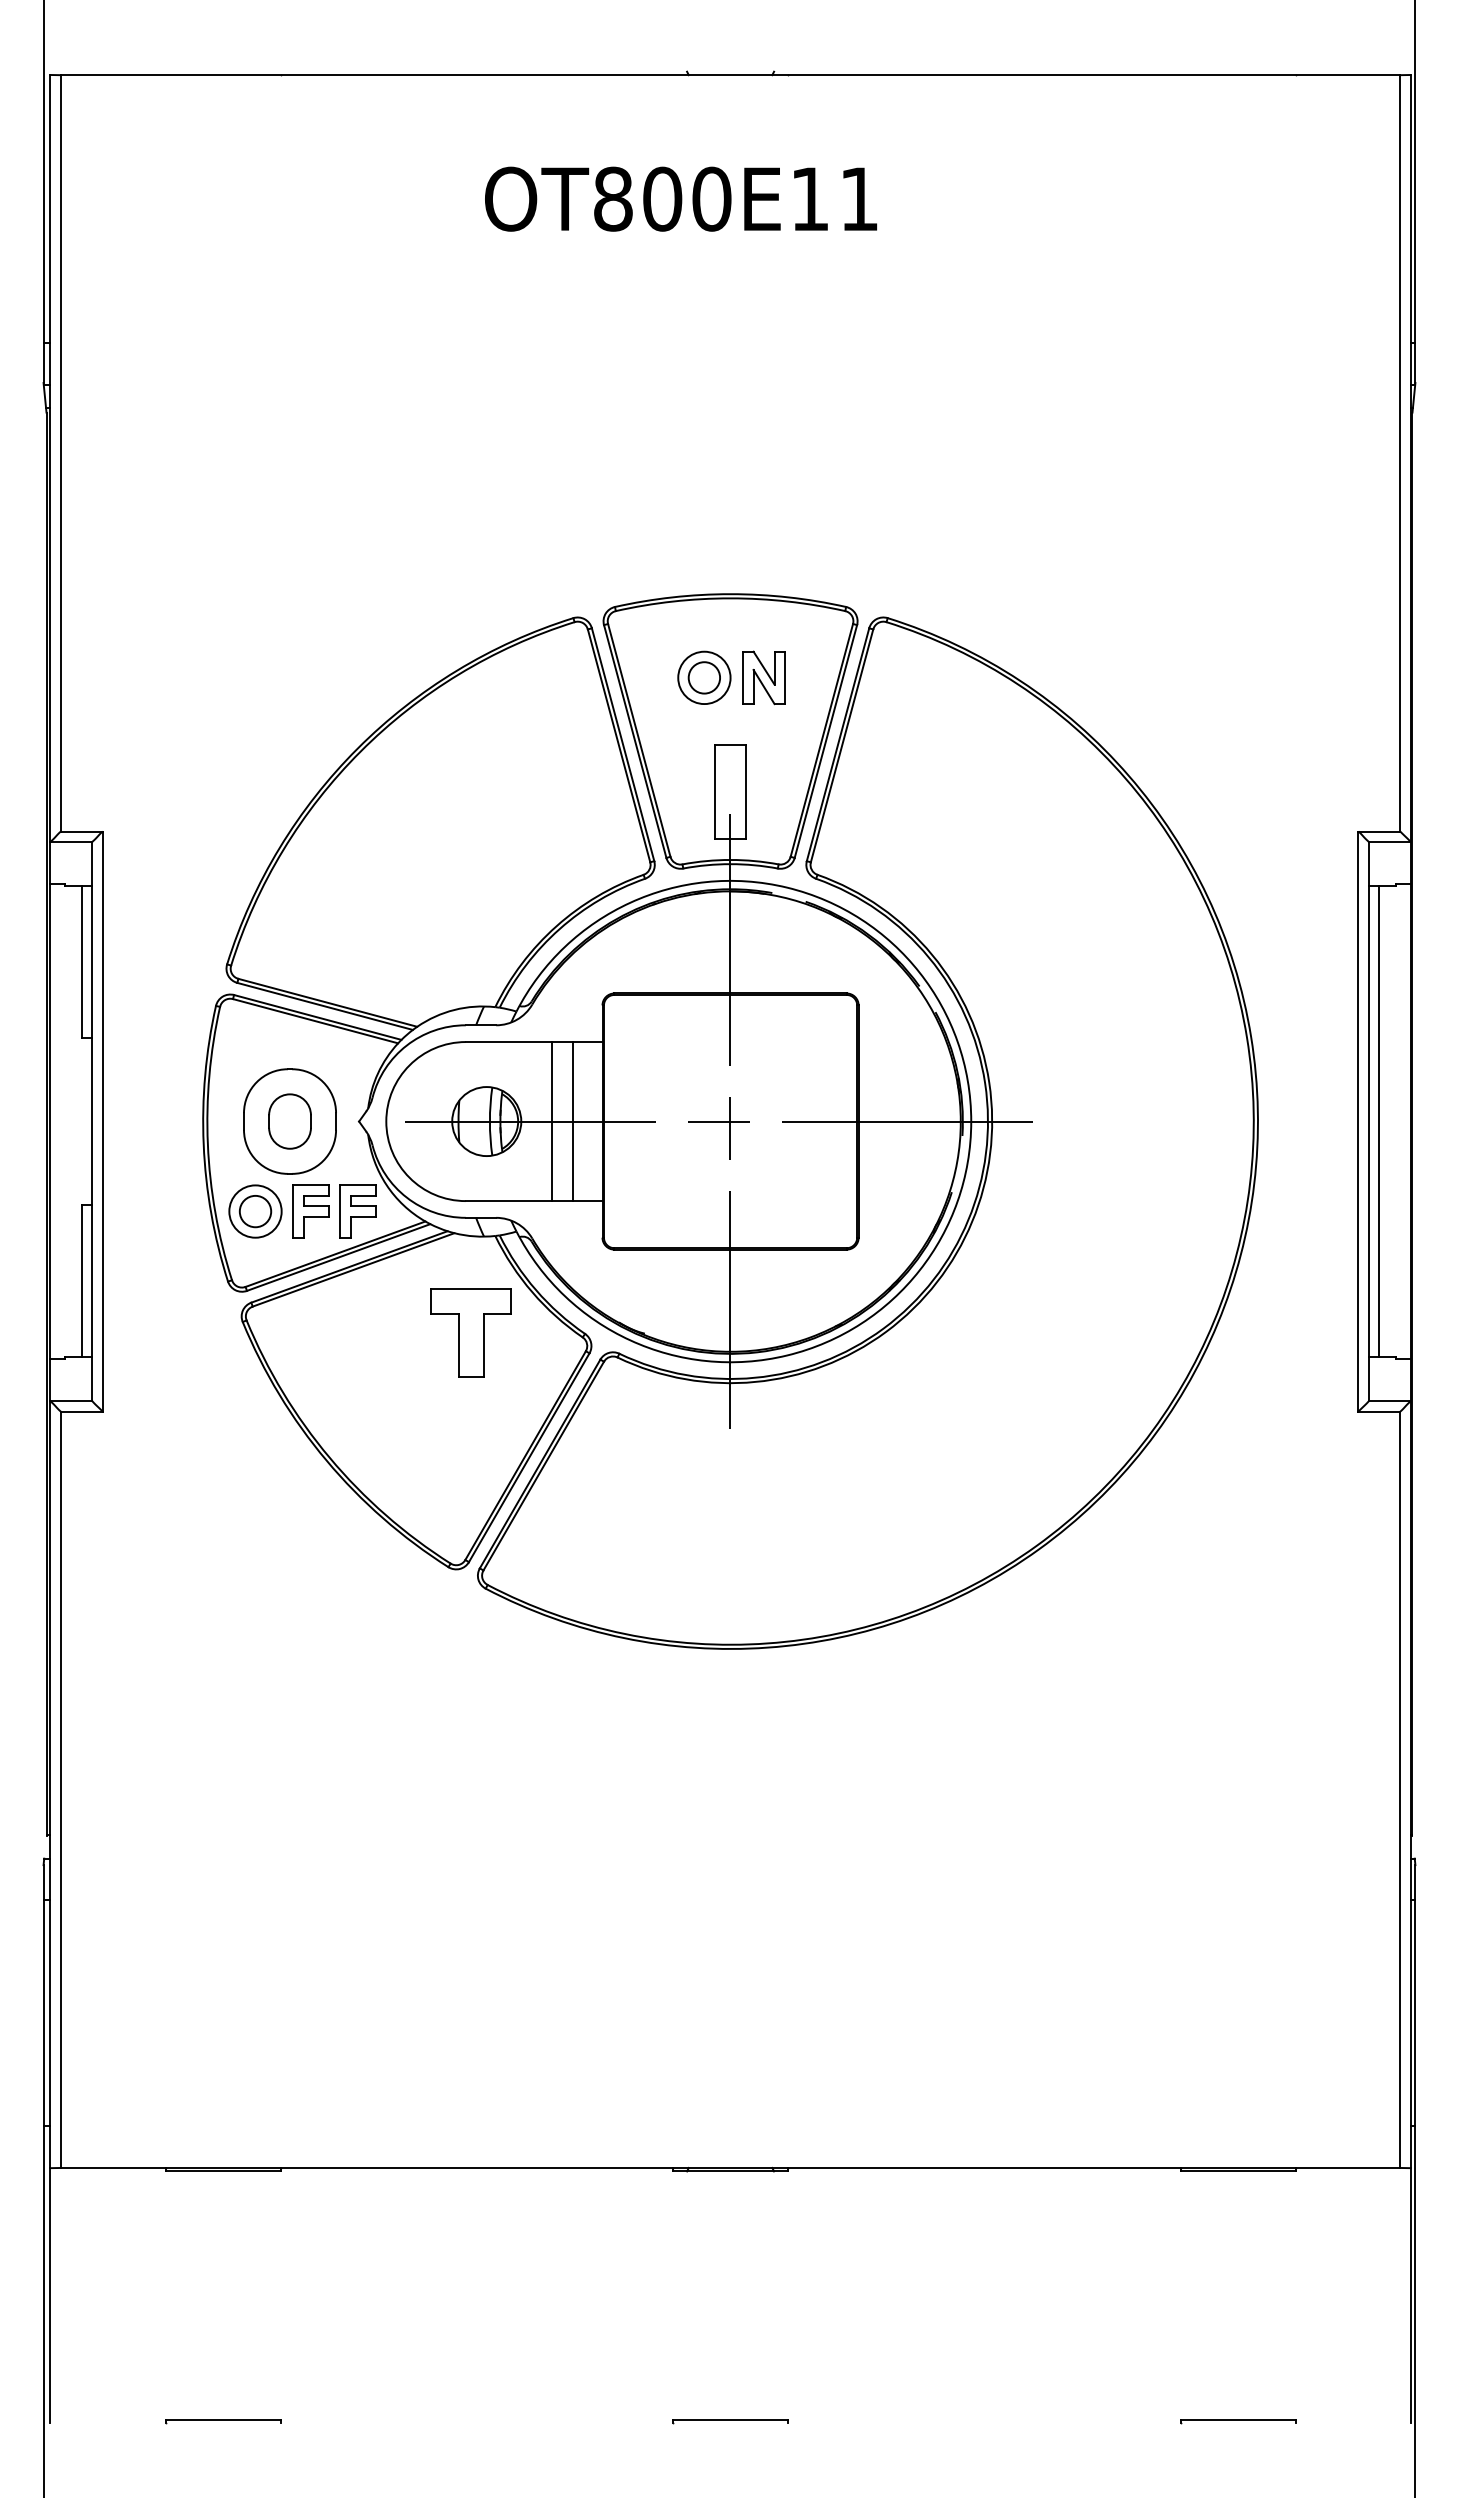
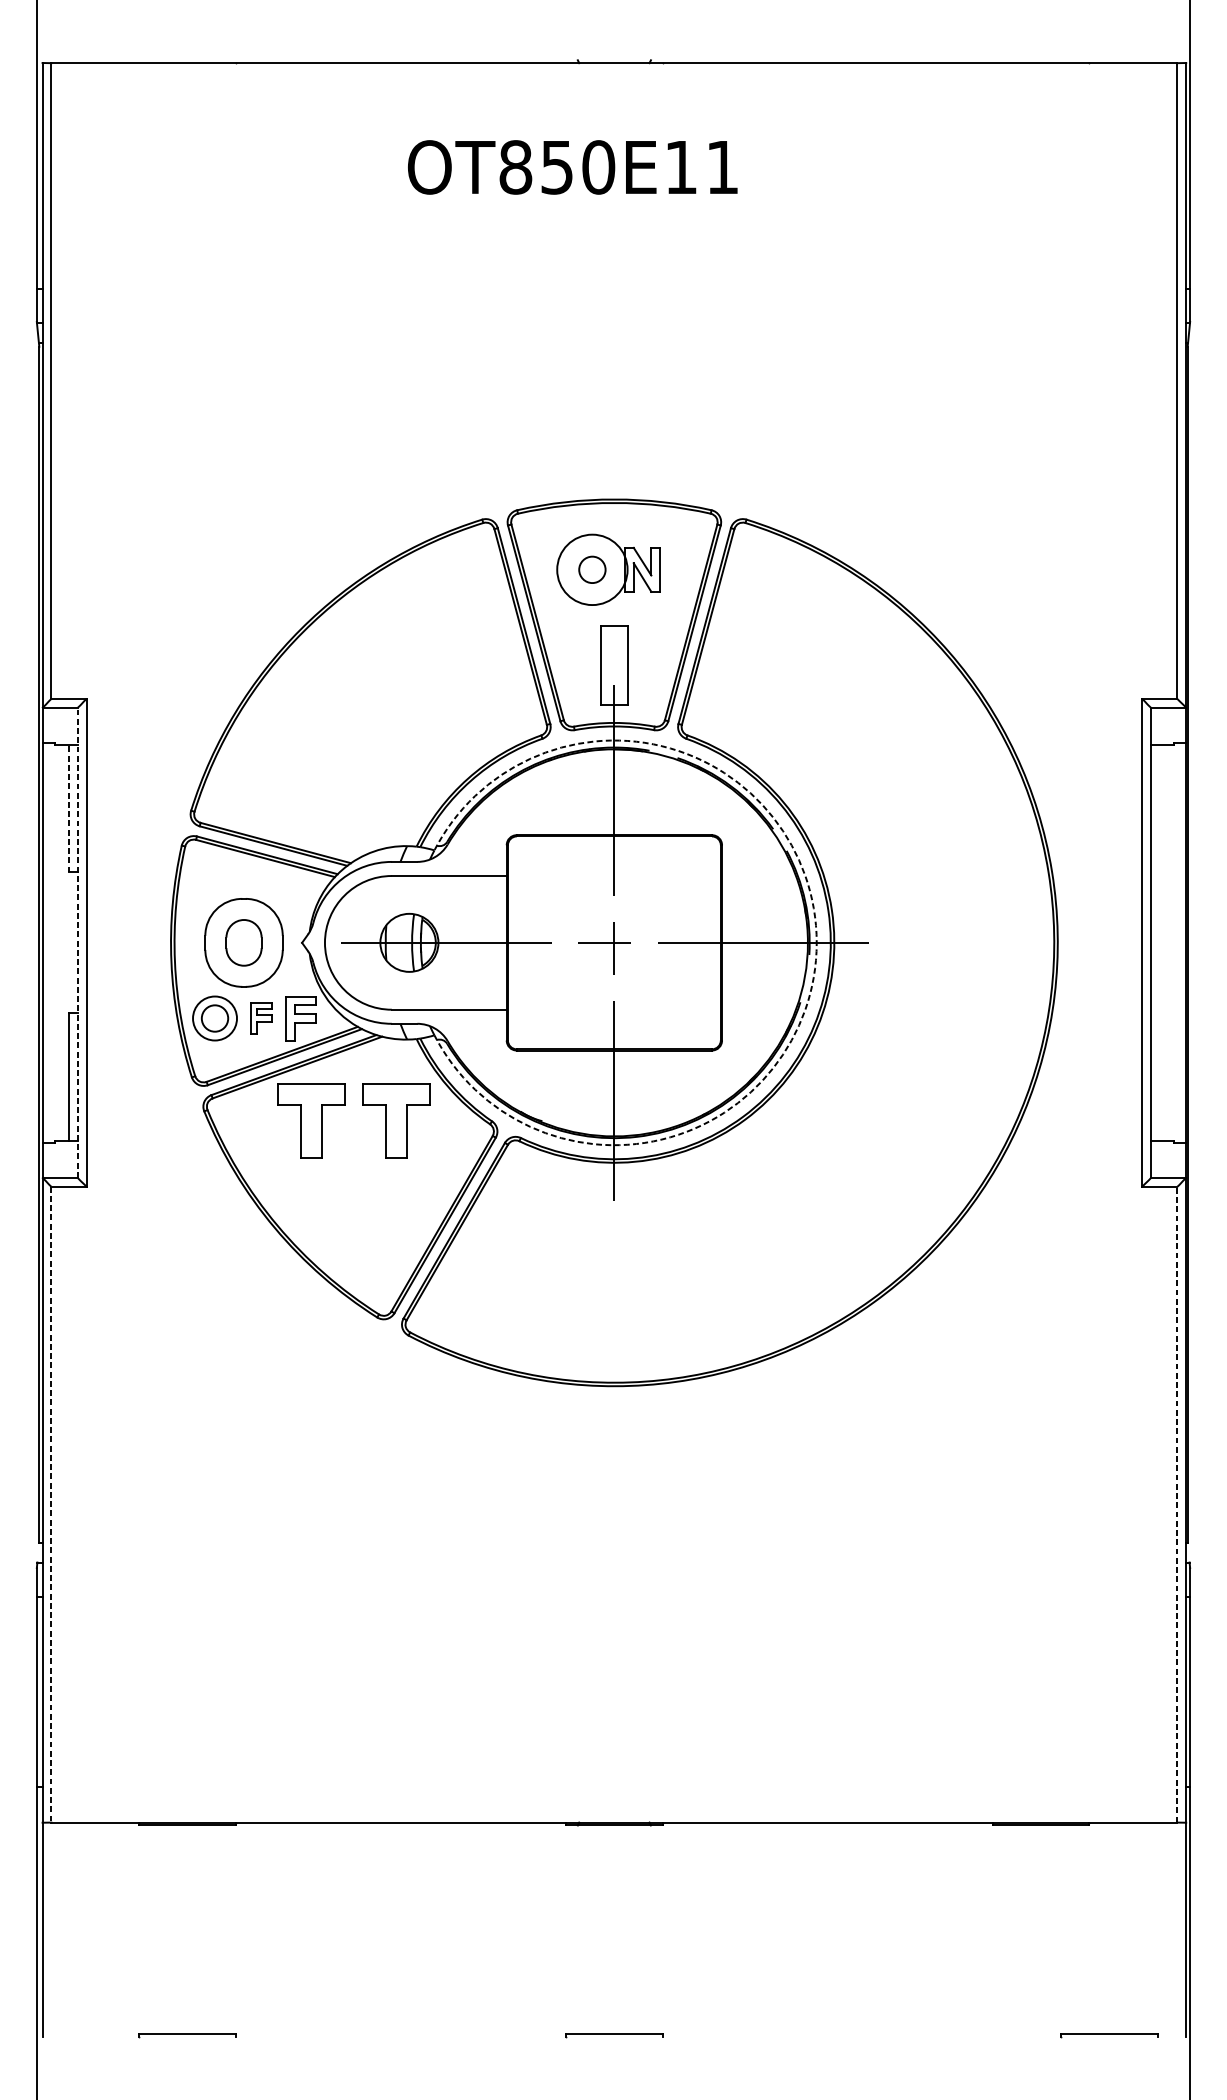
text: (662, 198) -> (557, 166), OT800E11 -> OT850E11
circle: (704, 677) -> (592, 569), size x1.6
line: (81, 962) -> (68, 809), solid -> dashed
line: (92, 1121) -> (77, 942), solid -> dashed
line: (551, 1121) -> (463, 942), removed
line: (572, 1121) -> (481, 942), removed
arc: (971, 1121) -> (816, 942), solid -> dashed
line: (1379, 1121) -> (1159, 942), removed
part: (310, 1211) -> (261, 1018), size x0.7
part: (369, 1332) -> (310, 1120), added
line: (1400, 1789) -> (1177, 1504), solid -> dashed
line: (60, 1790) -> (51, 1505), solid -> dashed
part: (1238, 2421) -> (1109, 2035), moved

